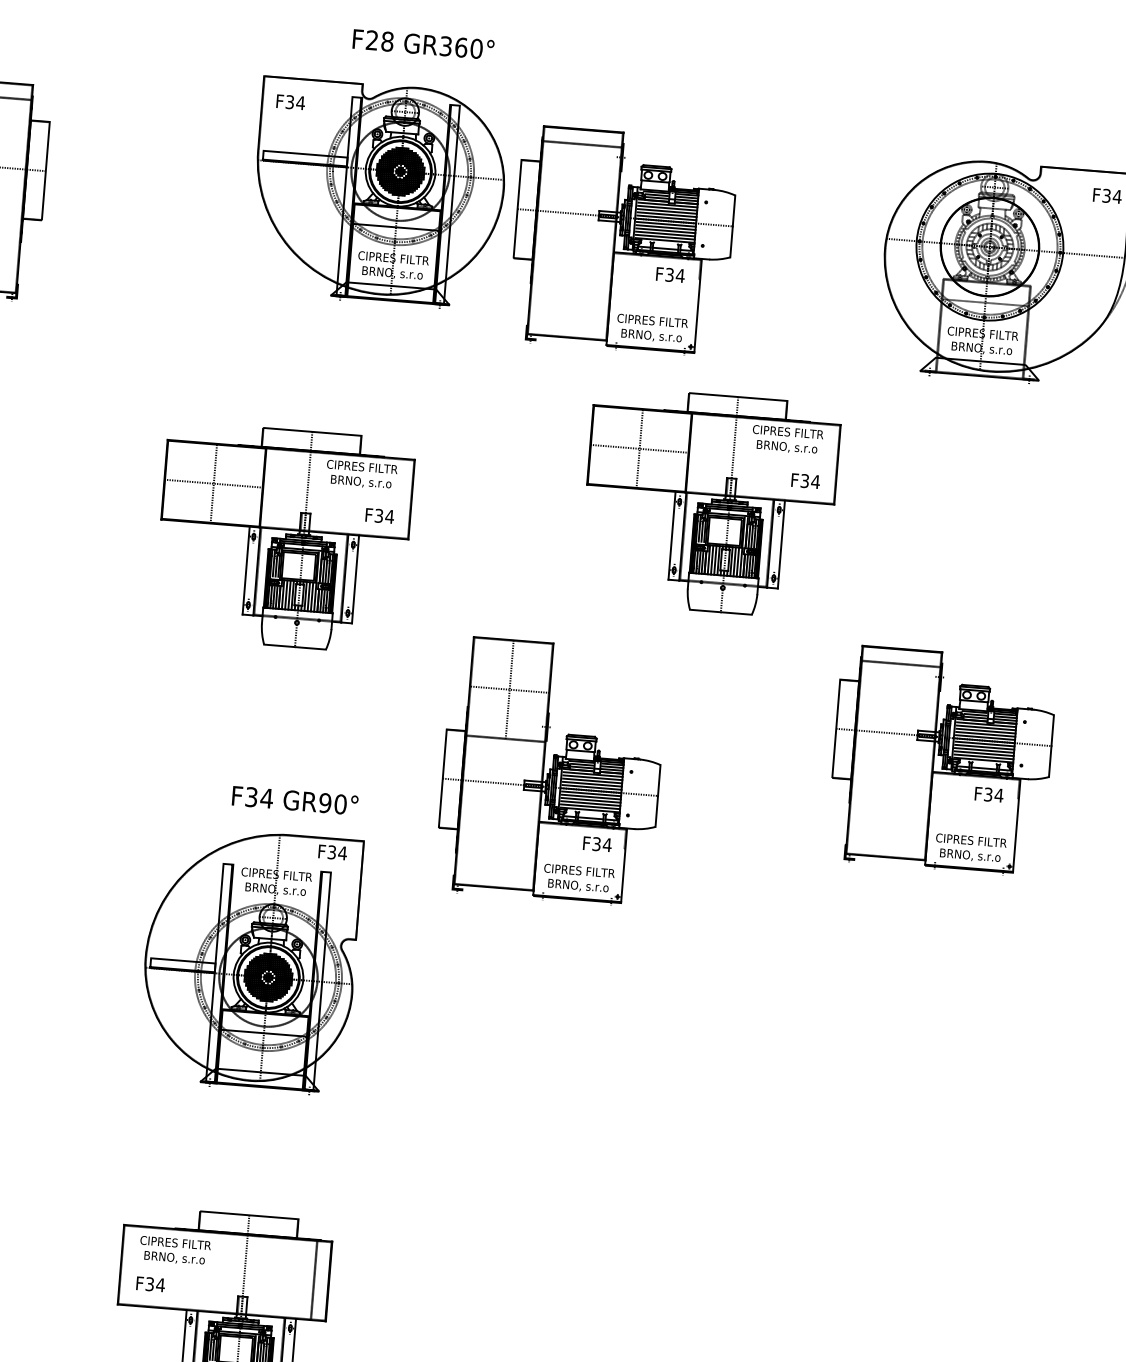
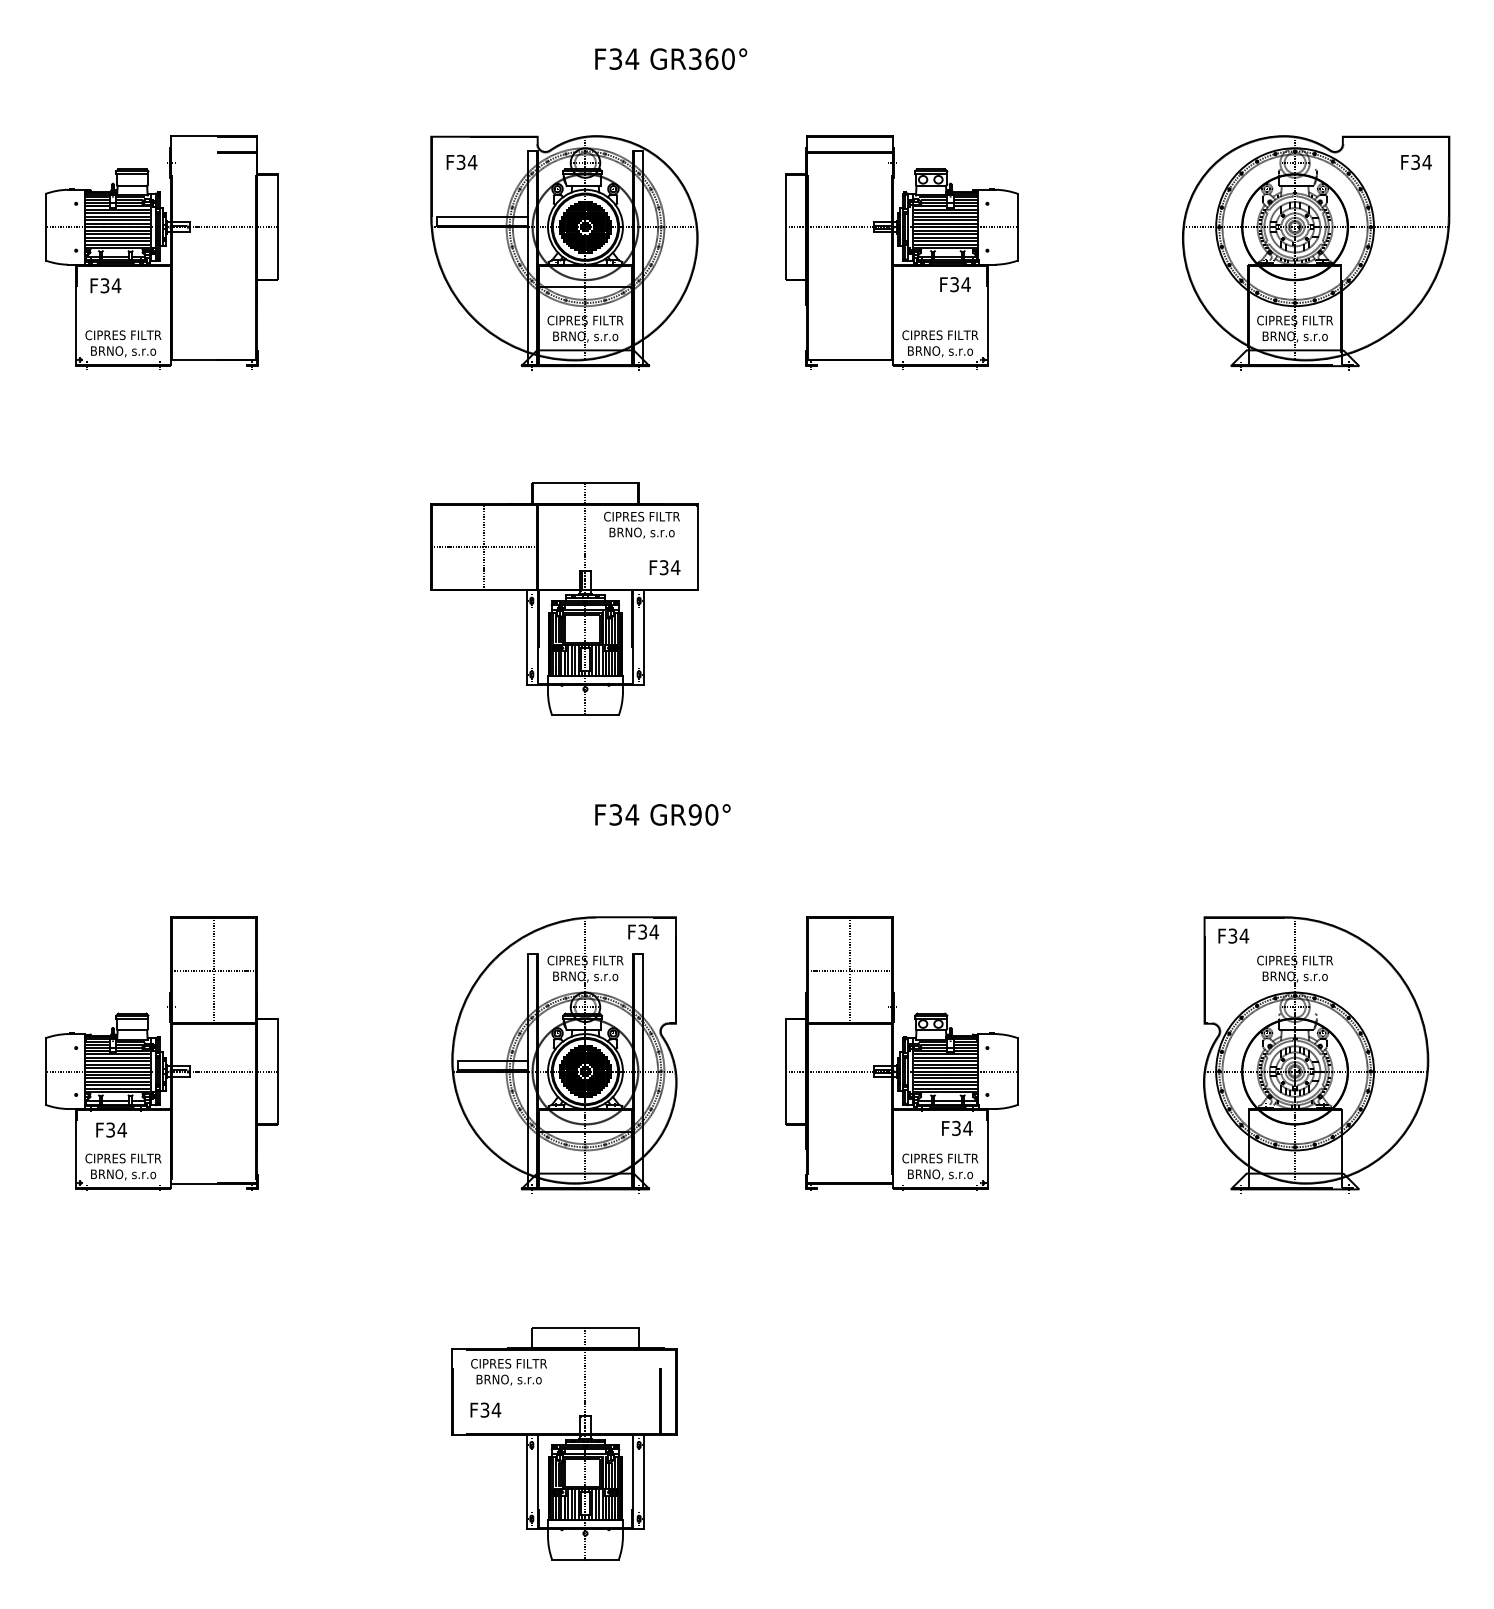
text: (380, 40) -> (624, 58), F28 -> F34
part: (379, 193) -> (564, 252), moved
part: (710, 502) -> (1017, 524), removed
part: (941, 760) -> (1287, 781), removed
part: (551, 770) -> (901, 1053), moved
text: (294, 800) -> (662, 814), moved
part: (948, 1016) -> (1316, 1054), added

